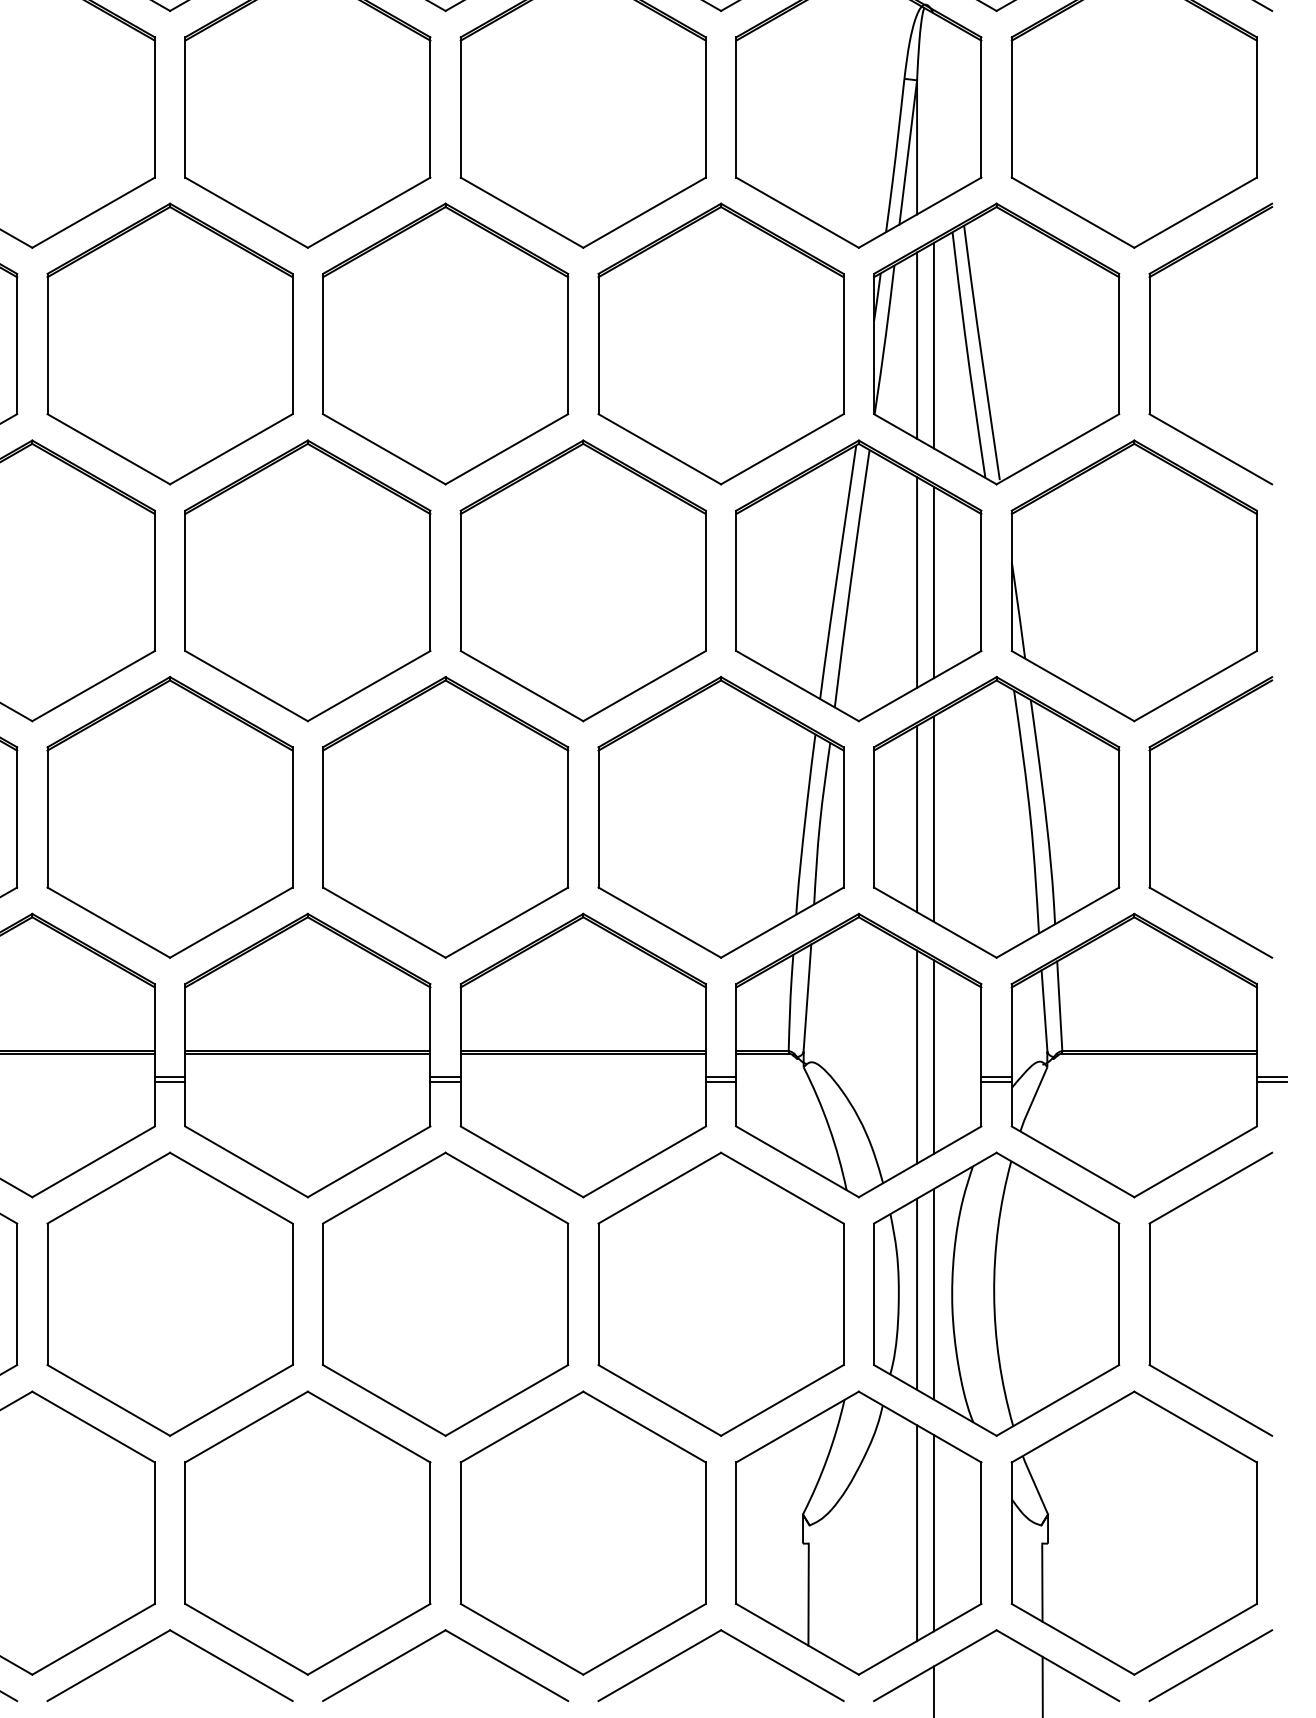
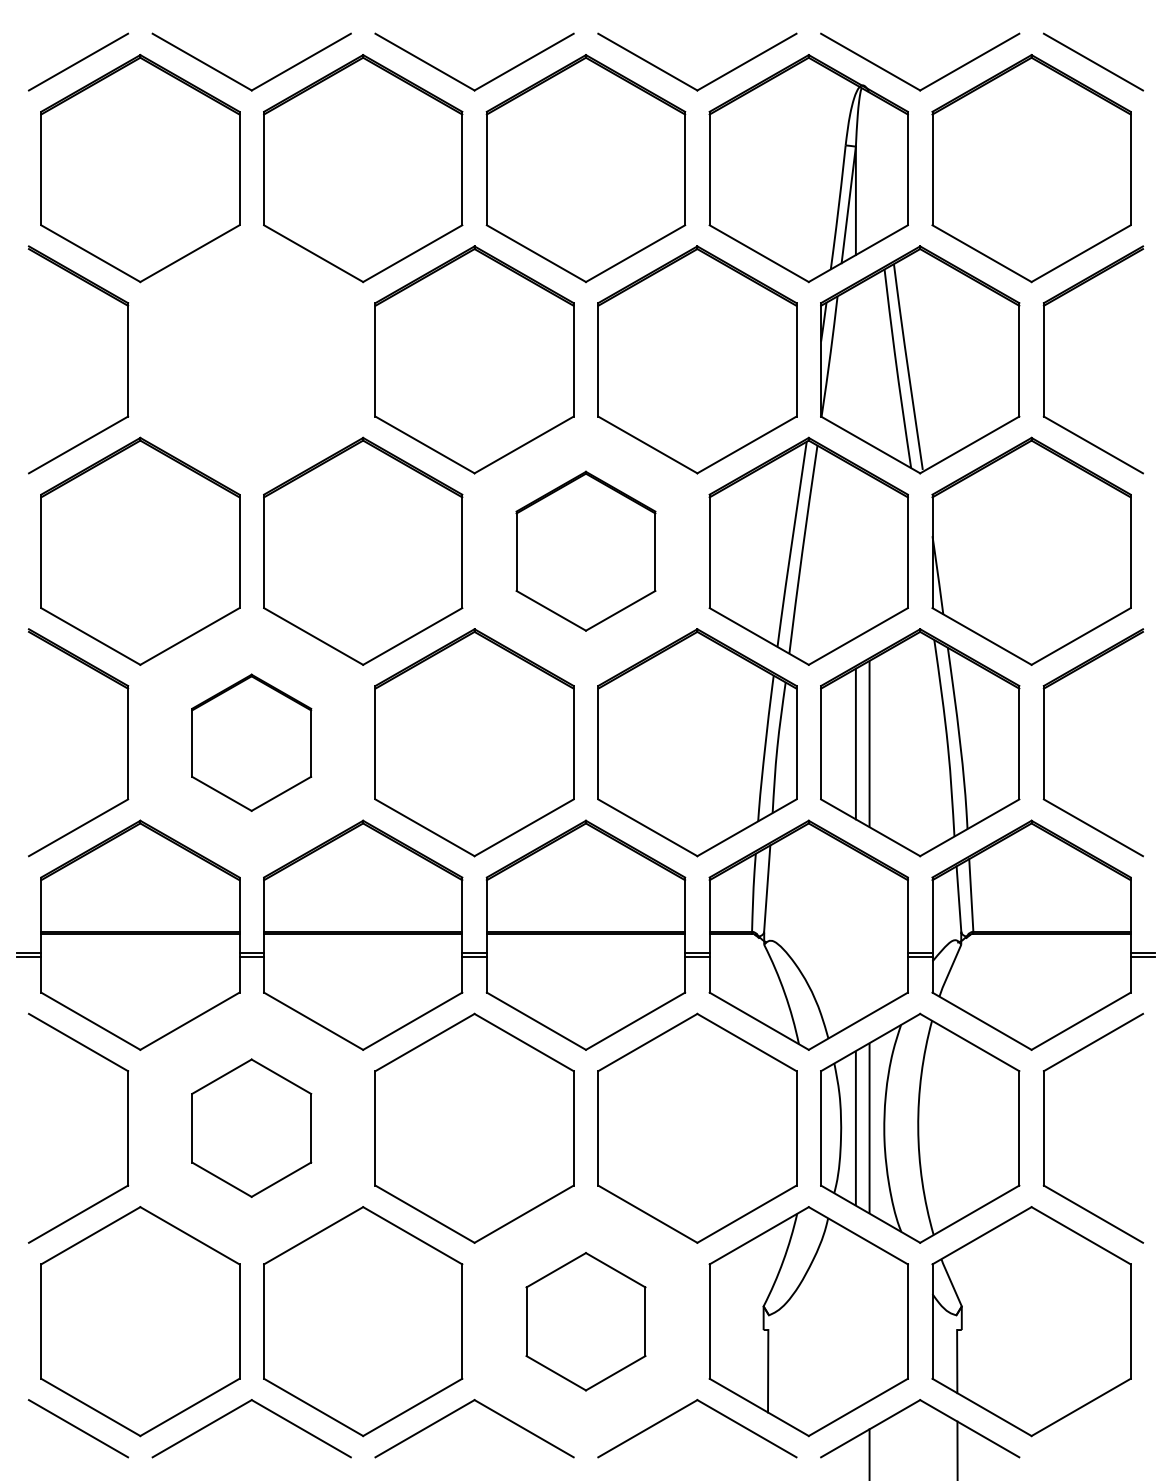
part: (169, 343) -> (251, 359), removed
line: (916, 344) -> (855, 360), removed
line: (933, 346) -> (869, 361), removed
part: (582, 579) -> (585, 550), size x0.7
line: (916, 582) -> (855, 552), removed
line: (933, 582) -> (869, 552), removed
part: (169, 817) -> (251, 742), size x0.6
line: (916, 1057) -> (855, 936), removed
line: (933, 1057) -> (869, 936), removed
part: (169, 1293) -> (251, 1127), size x0.6
part: (582, 1533) -> (585, 1321), size x0.6
line: (916, 1533) -> (855, 1321), removed
line: (933, 1533) -> (869, 1321), removed
line: (1210, 1665) -> (1093, 1428), removed

